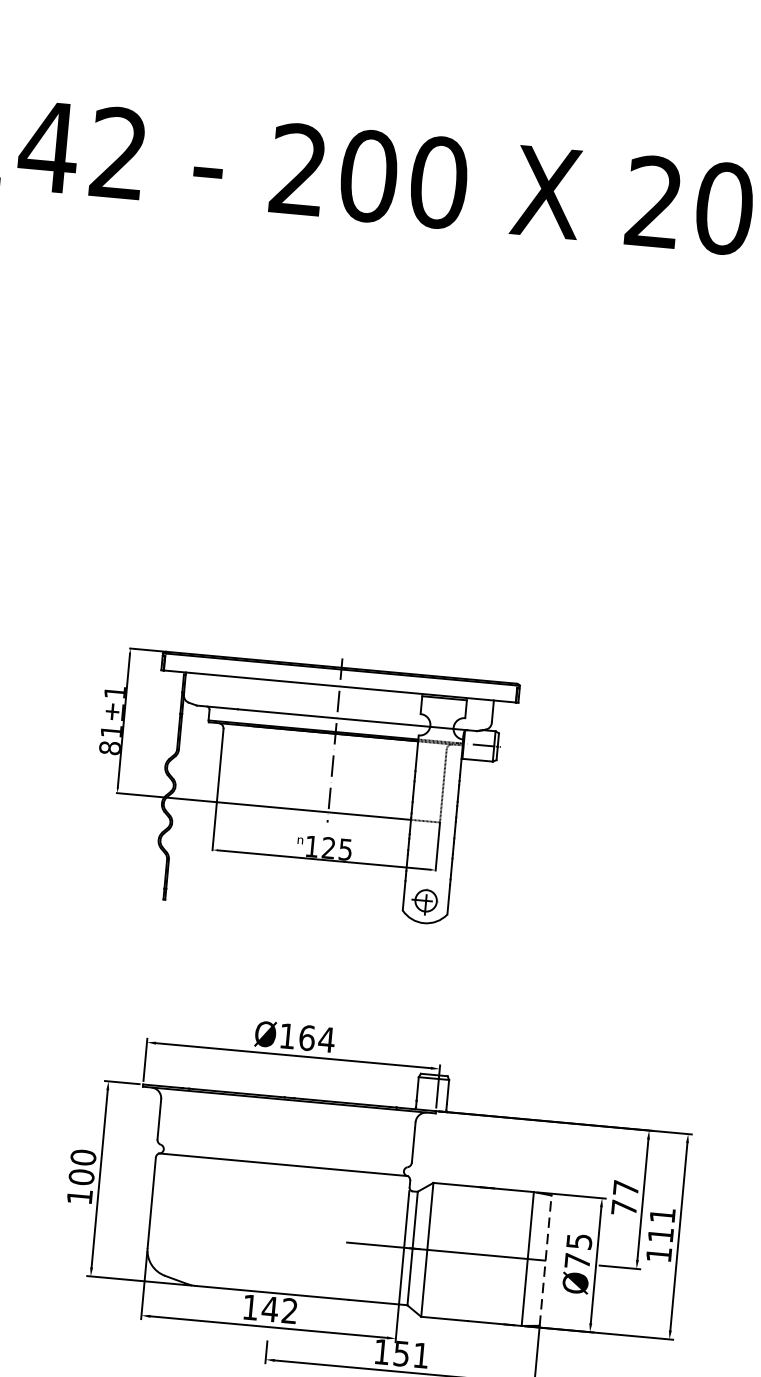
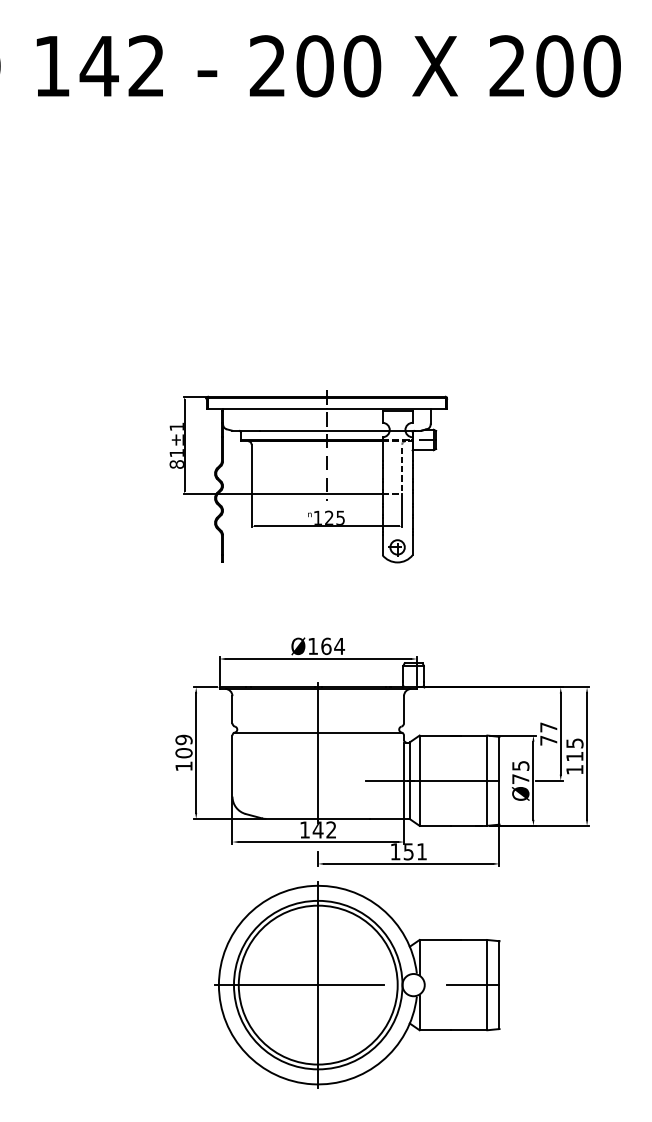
text: (82, 1156) -> (183, 739), 100 -> 109
line: (281, 1194) -> (318, 752), added
text: (662, 1215) -> (574, 743), 111 -> 115
line: (545, 1260) -> (499, 780), dashed -> solid

